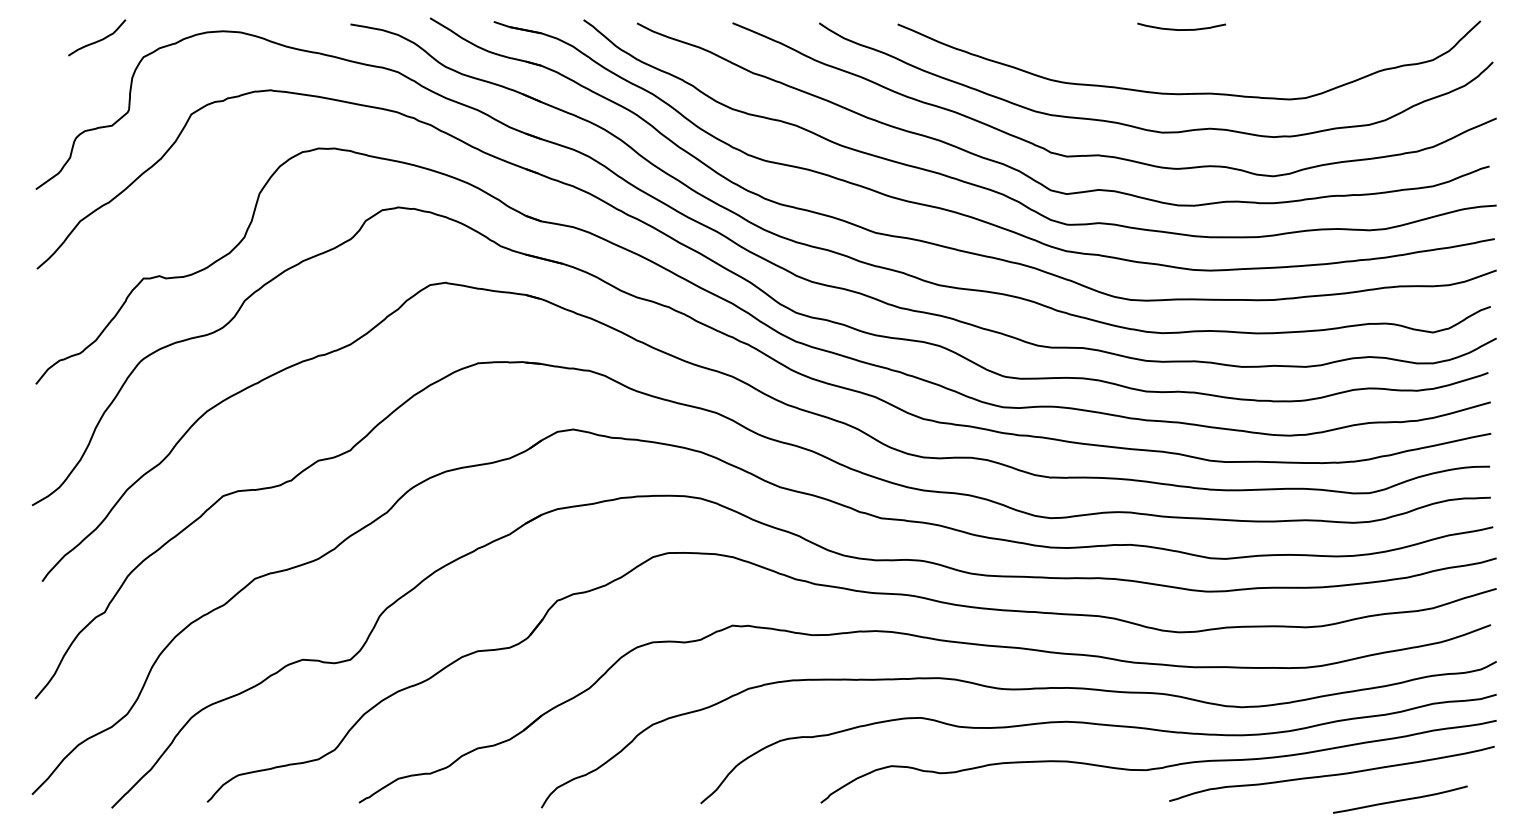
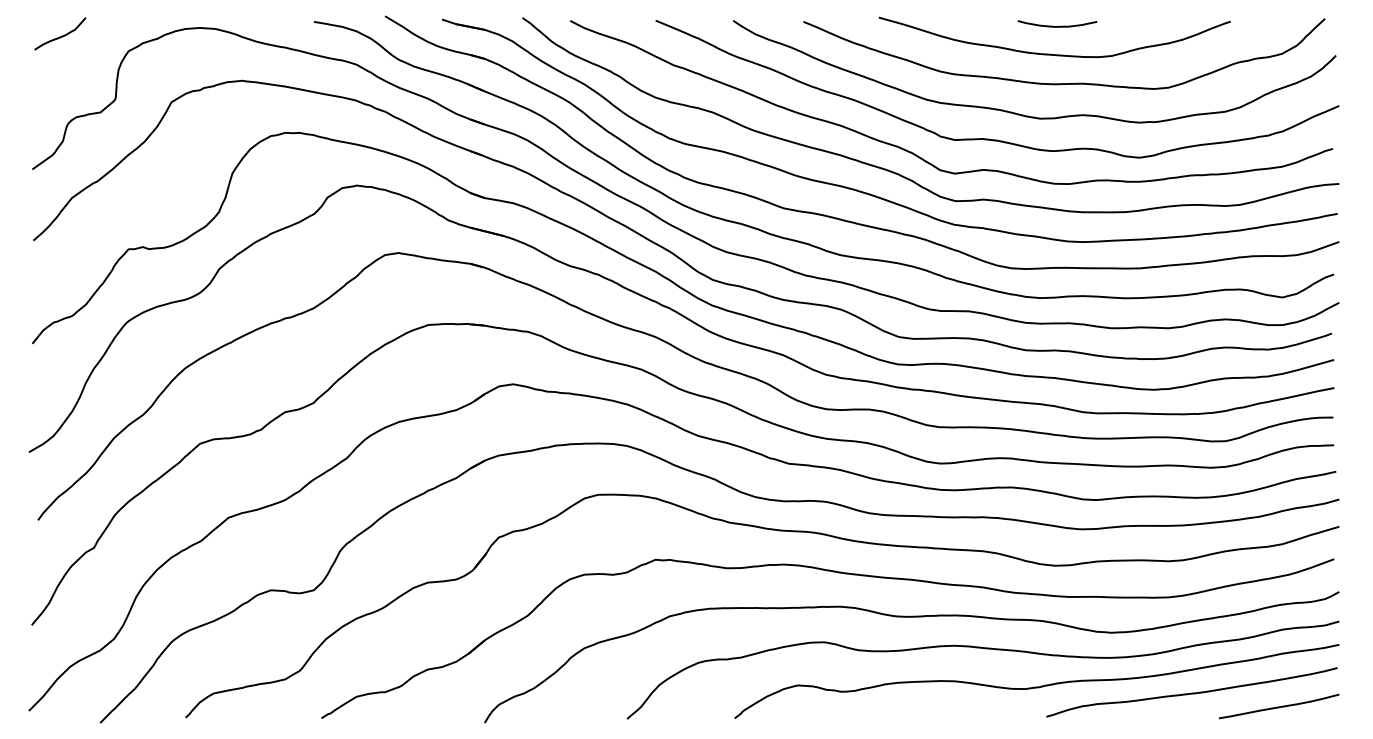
curve: (99, 39) -> (62, 35), moved
curve: (1178, 60) -> (1054, 54), added
curve: (1400, 799) -> (1279, 706), moved

